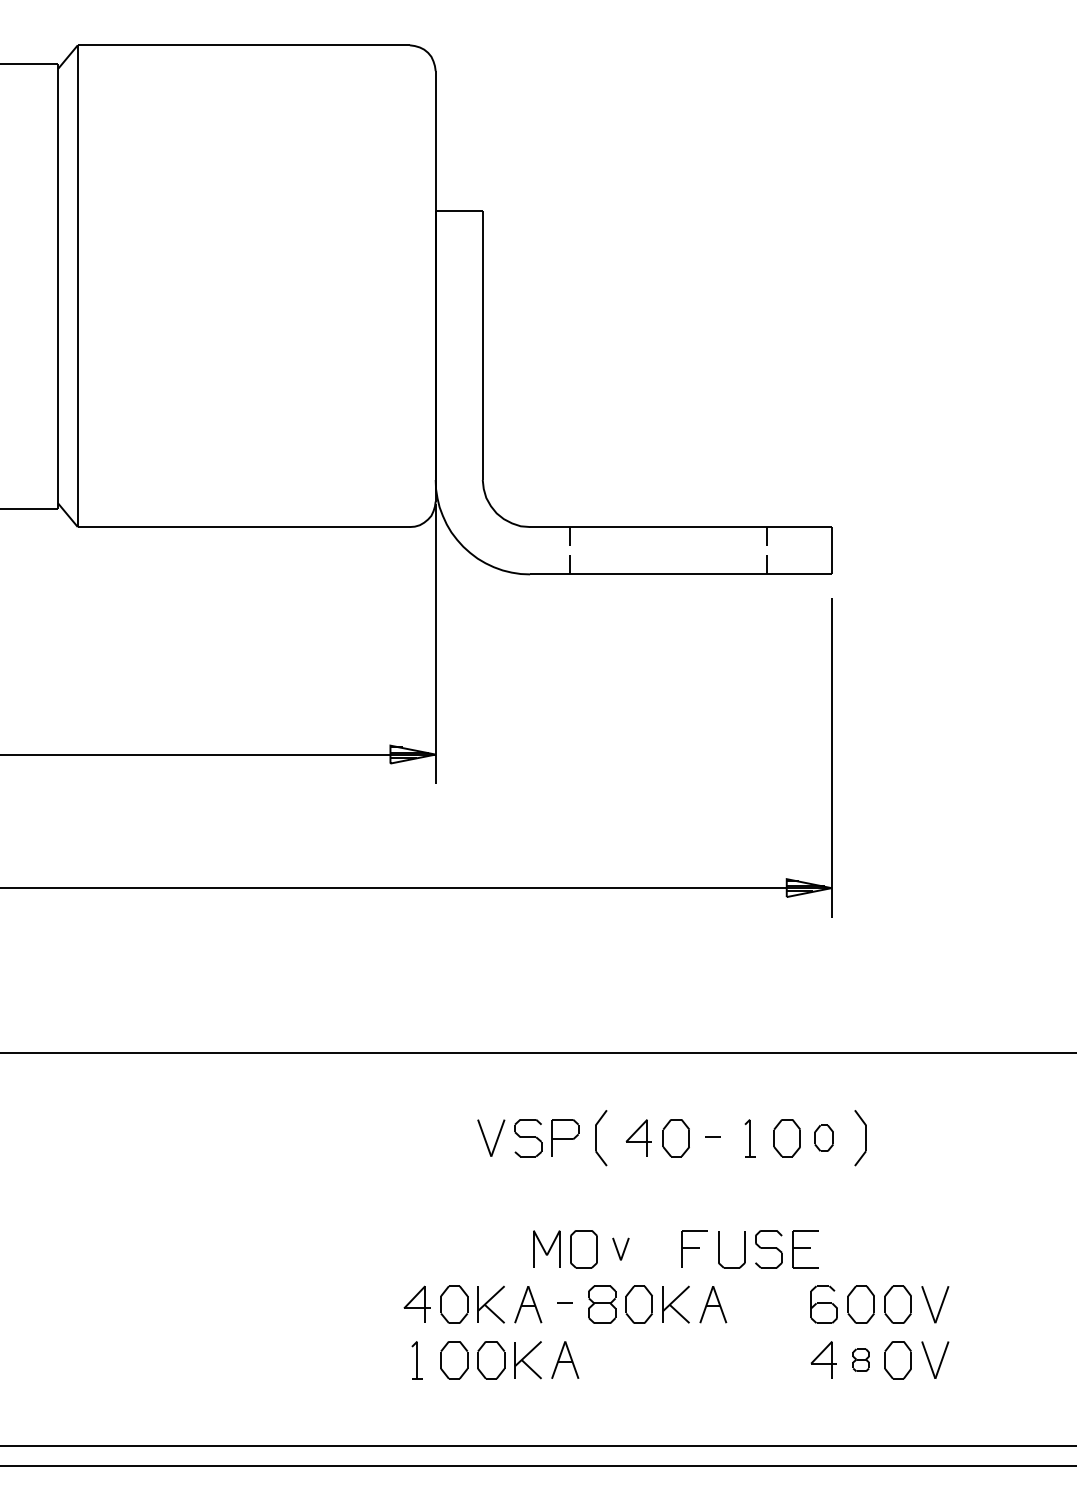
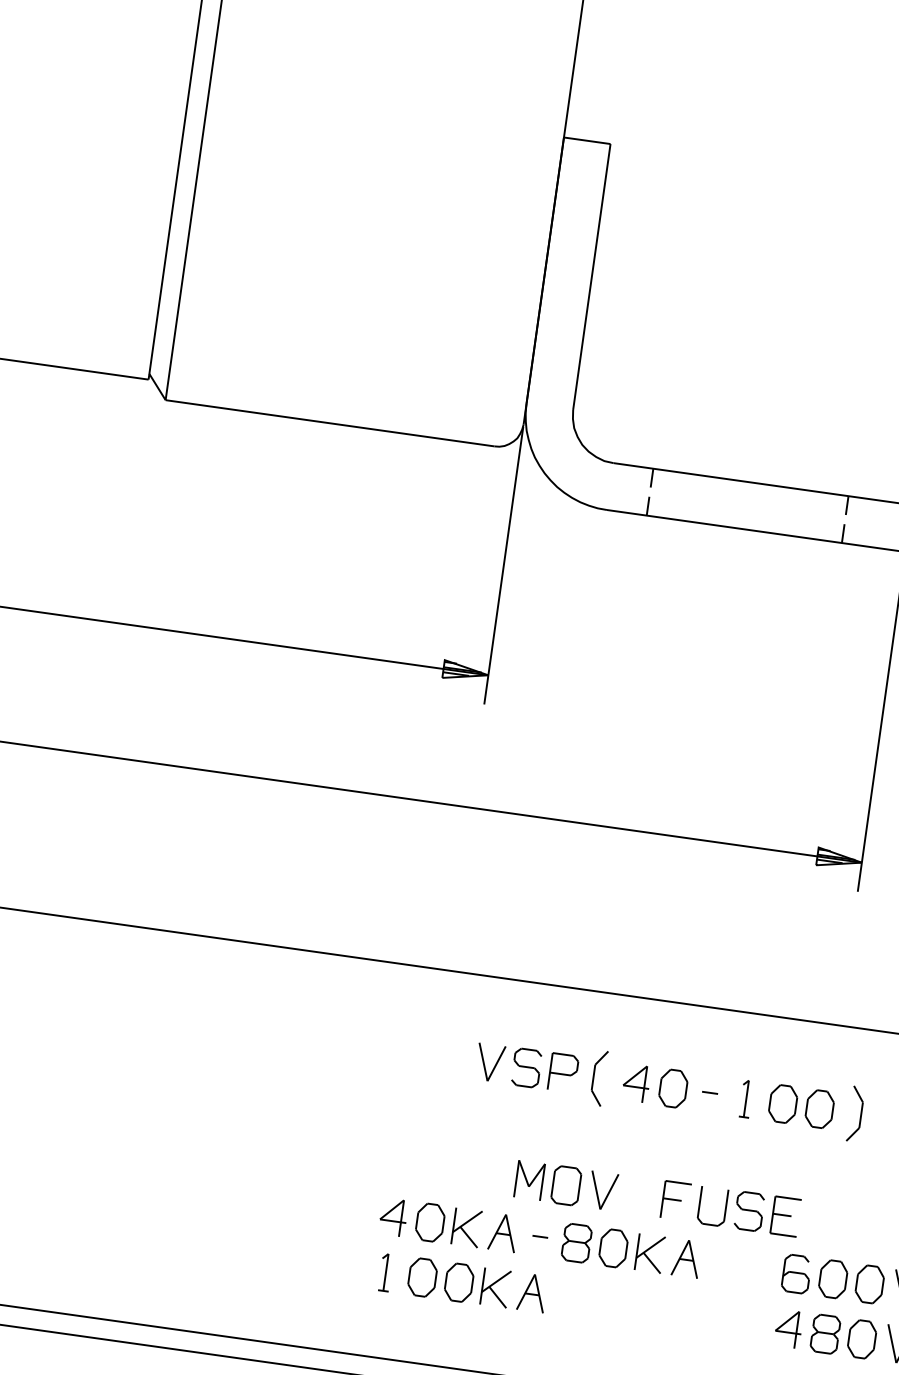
part: (823, 1138) -> (818, 1109), size x1.43
part: (620, 1248) -> (602, 1190), size x1.67
part: (860, 1360) -> (824, 1334), size x1.67

